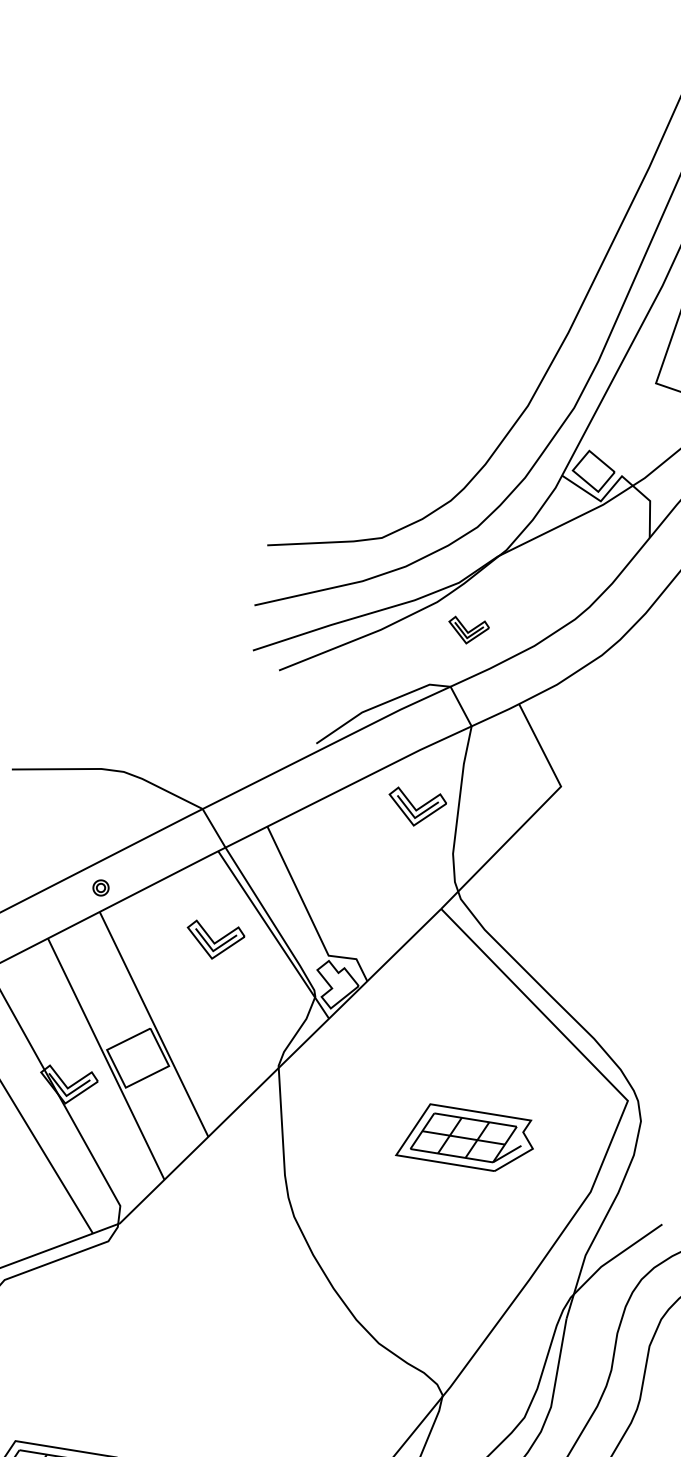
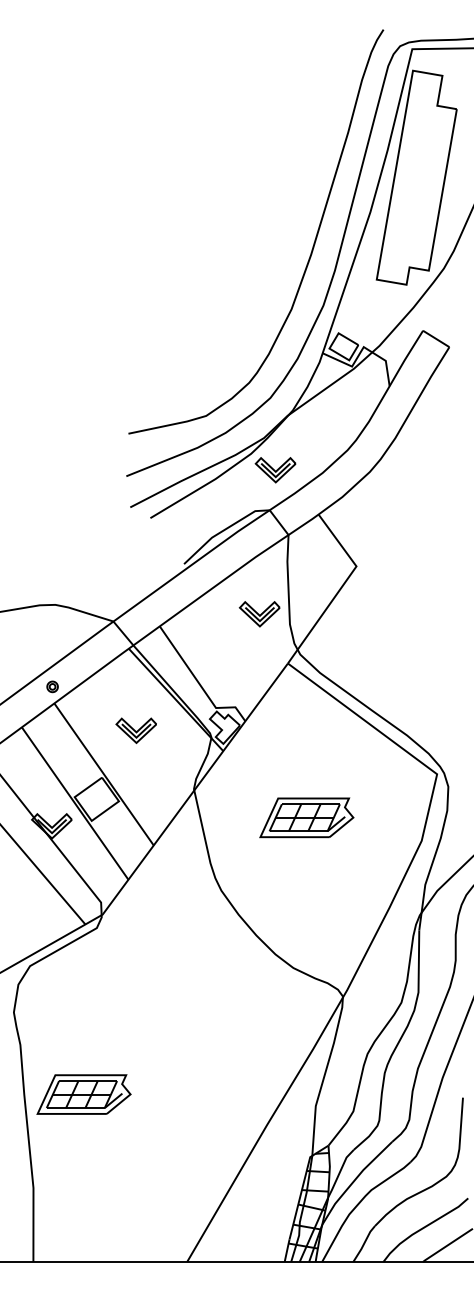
part: (467, 631) -> (275, 470), size x1.43
part: (415, 808) -> (259, 614), moved
part: (213, 940) -> (135, 730), moved
part: (466, 1137) -> (306, 817), moved

